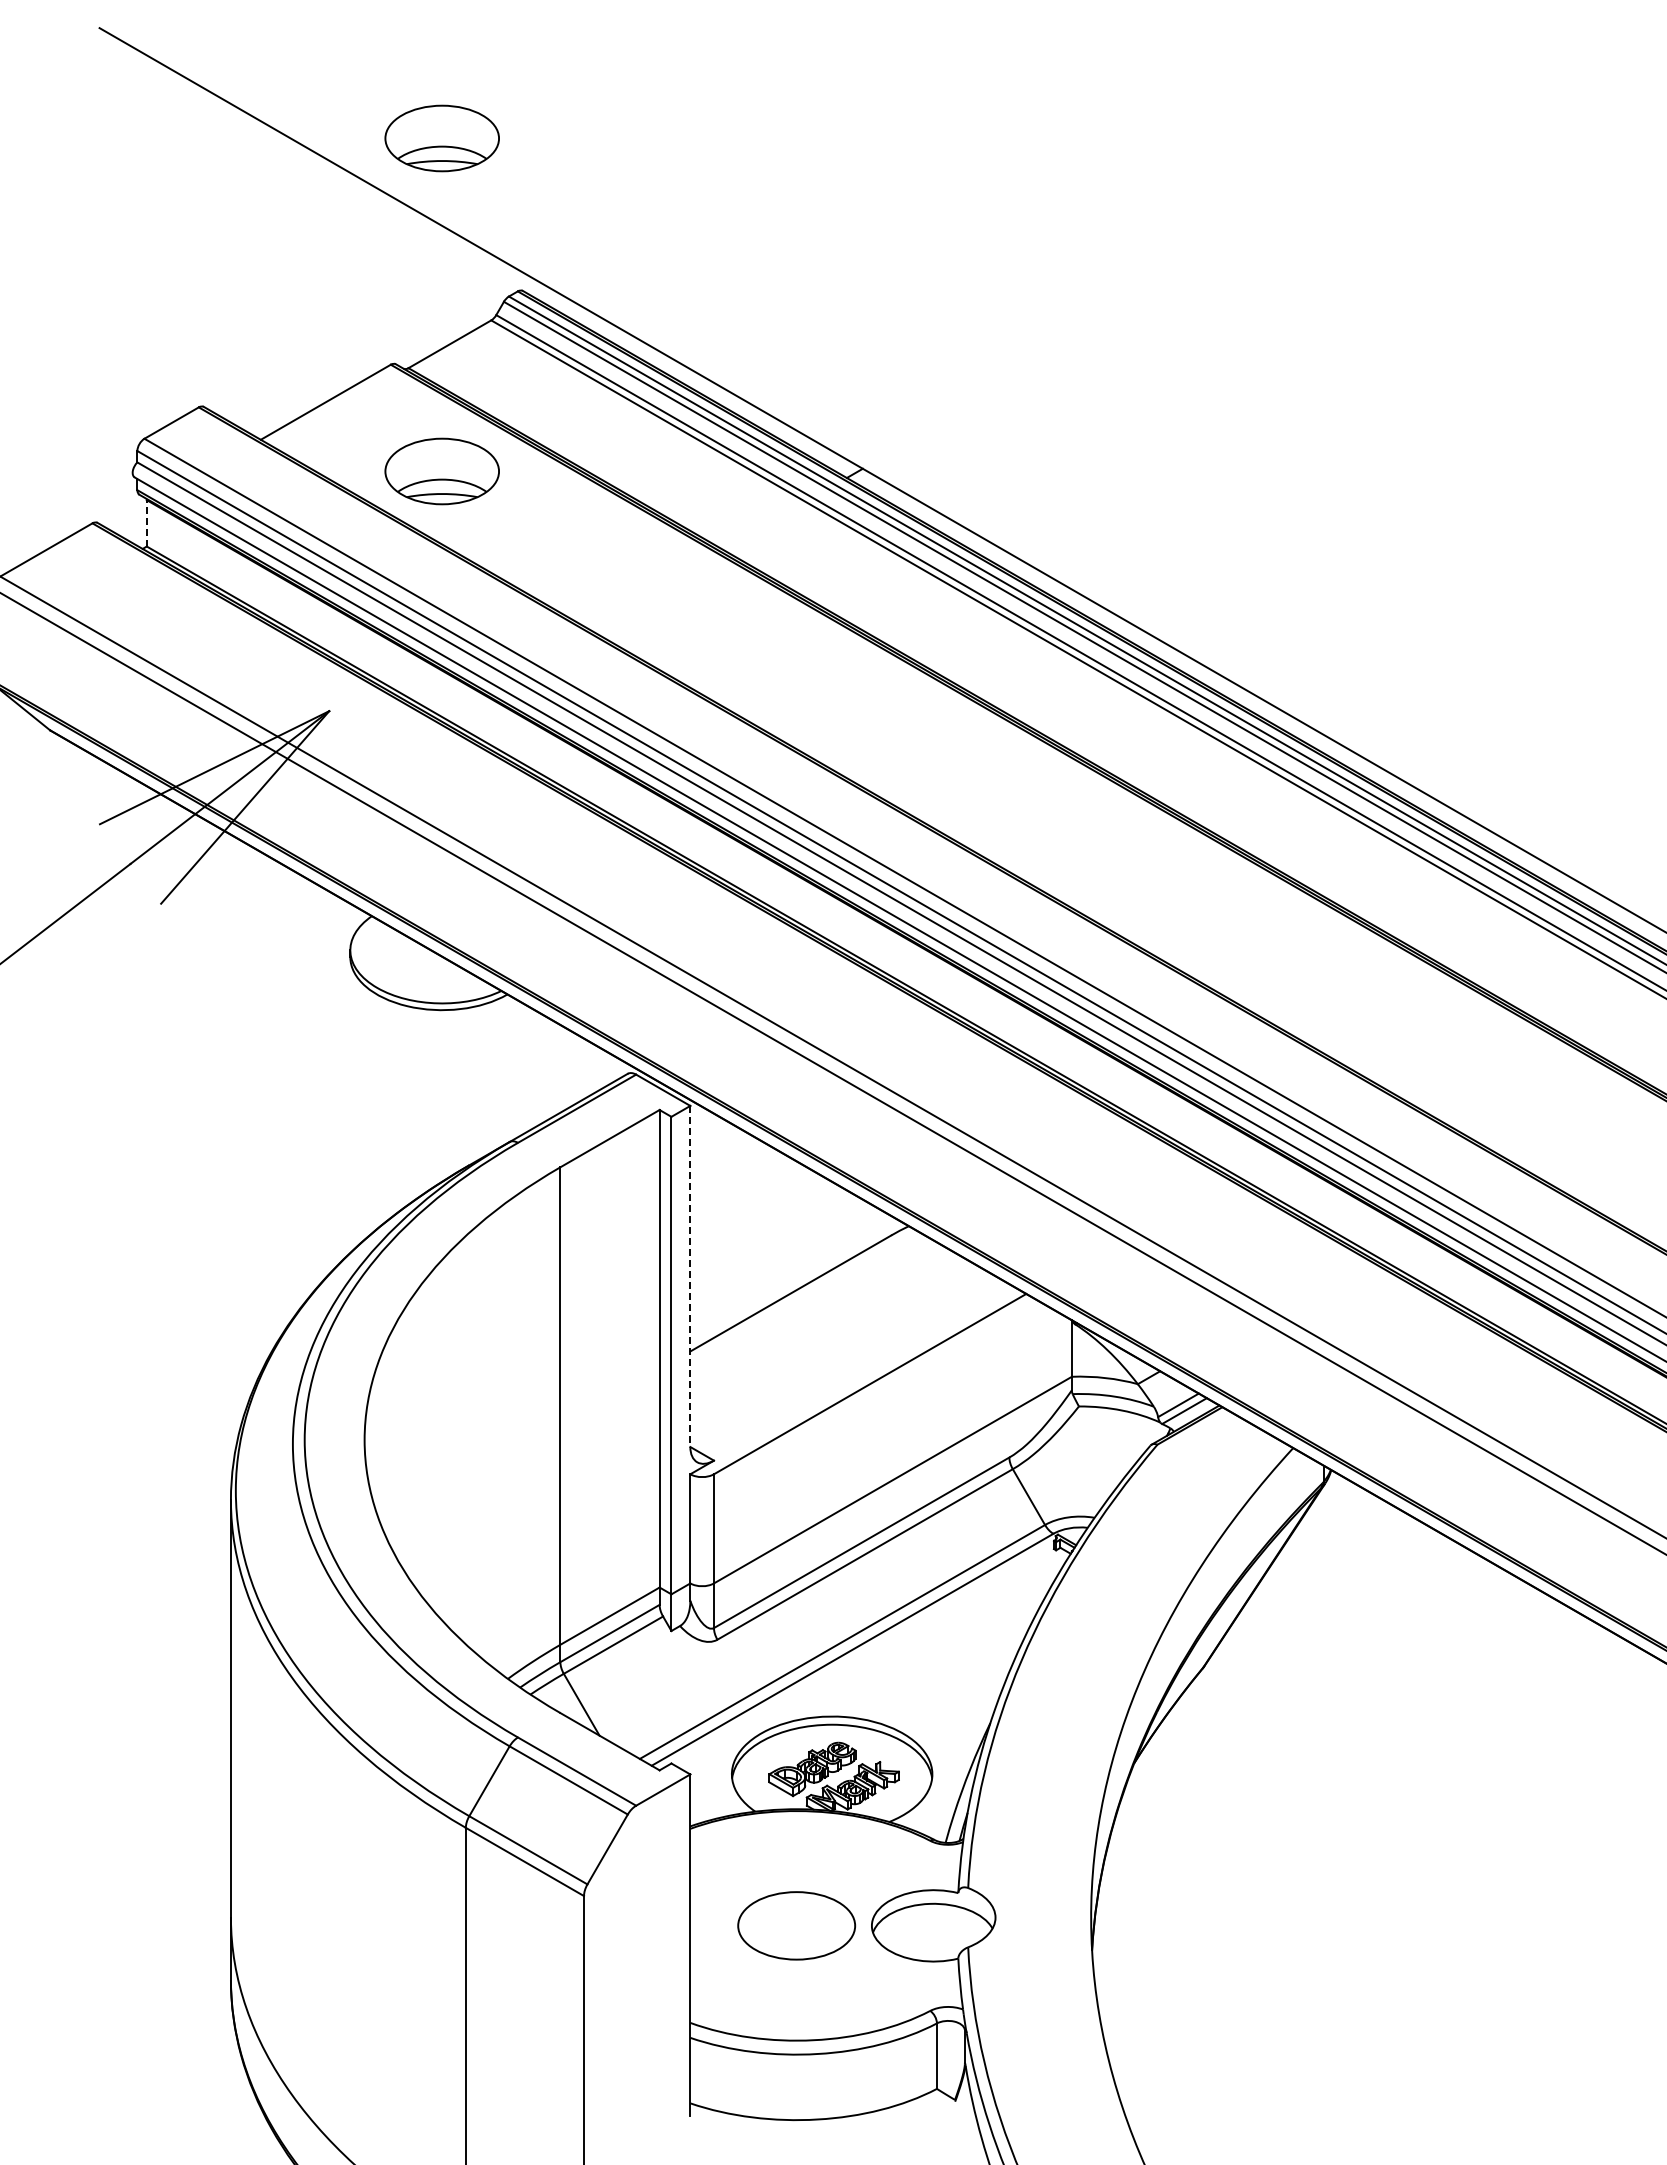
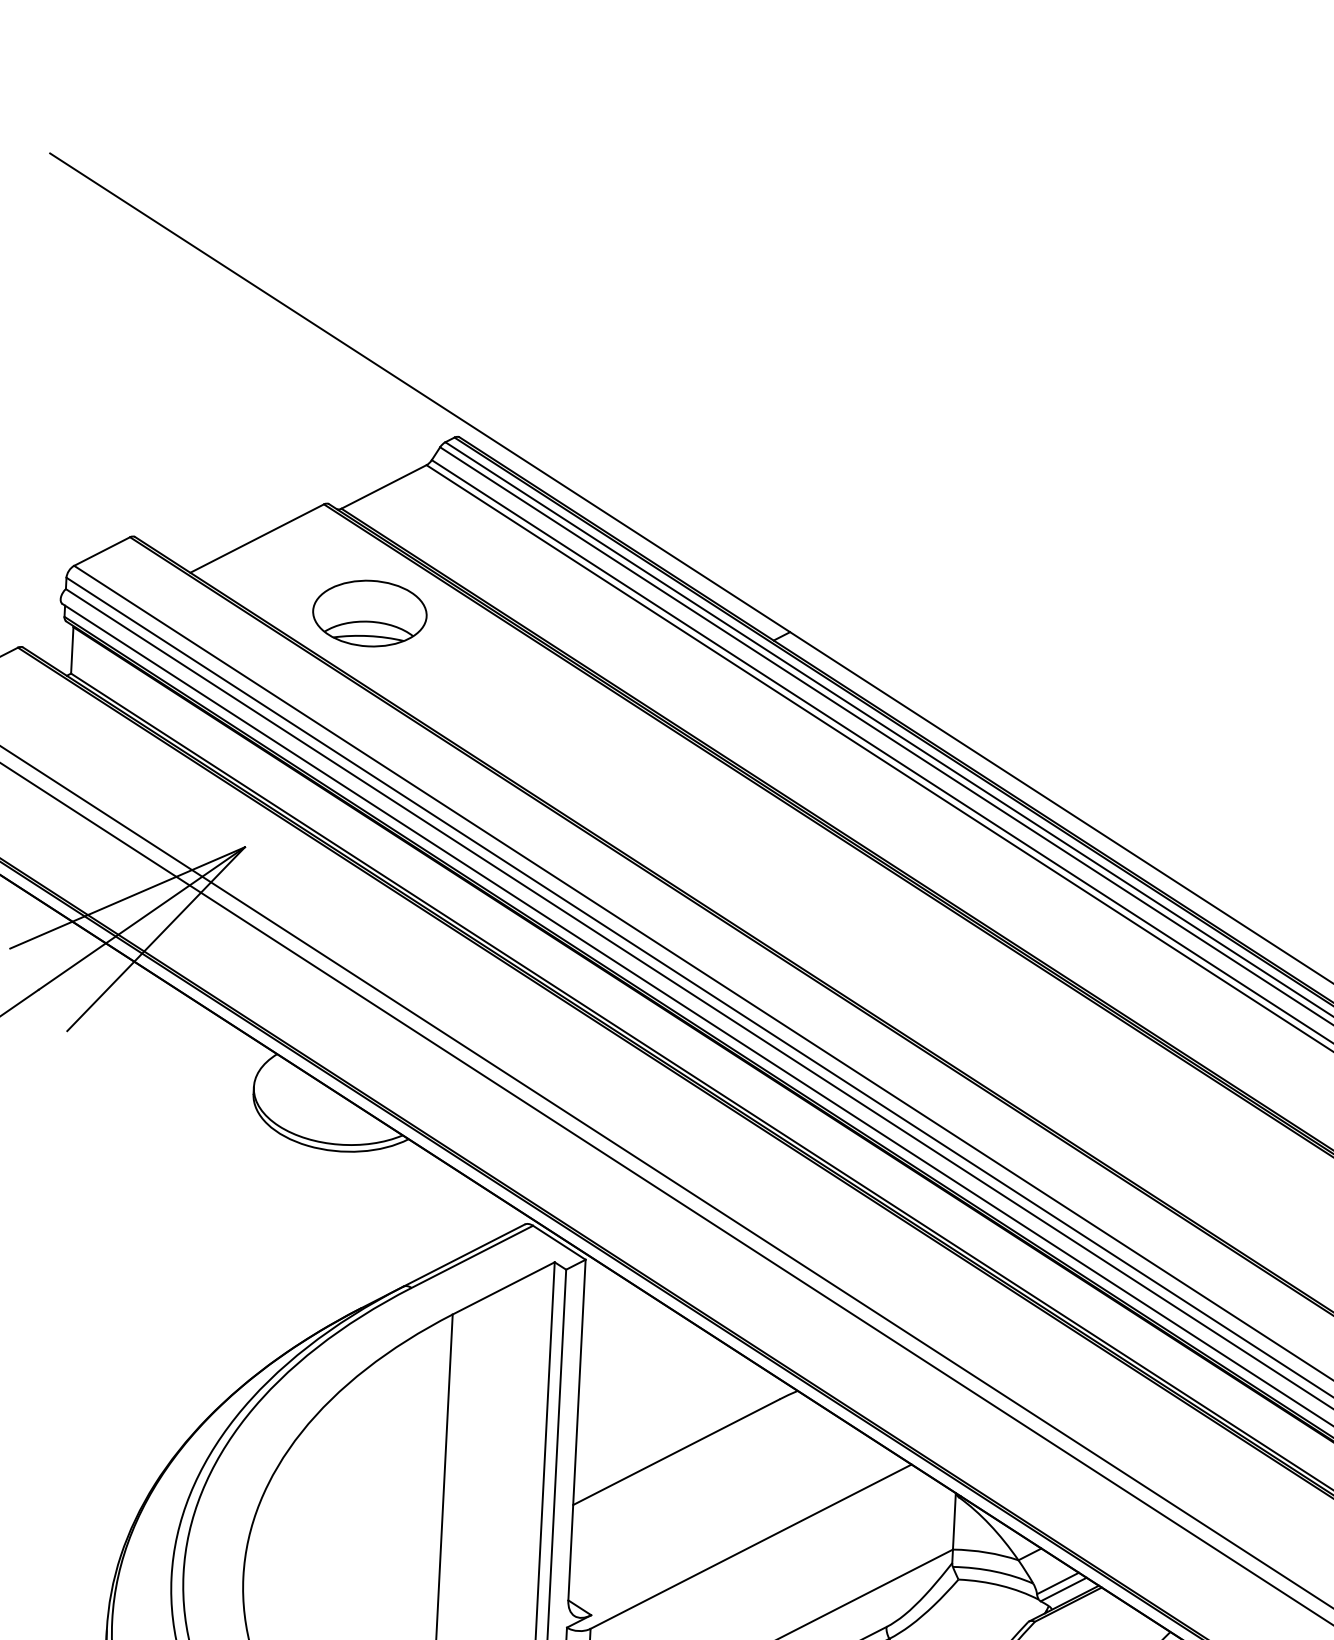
part: (441, 138) -> (386, 280), removed
line: (146, 522) -> (71, 649), dashed -> solid
line: (690, 1276) -> (577, 1430), dashed -> solid

